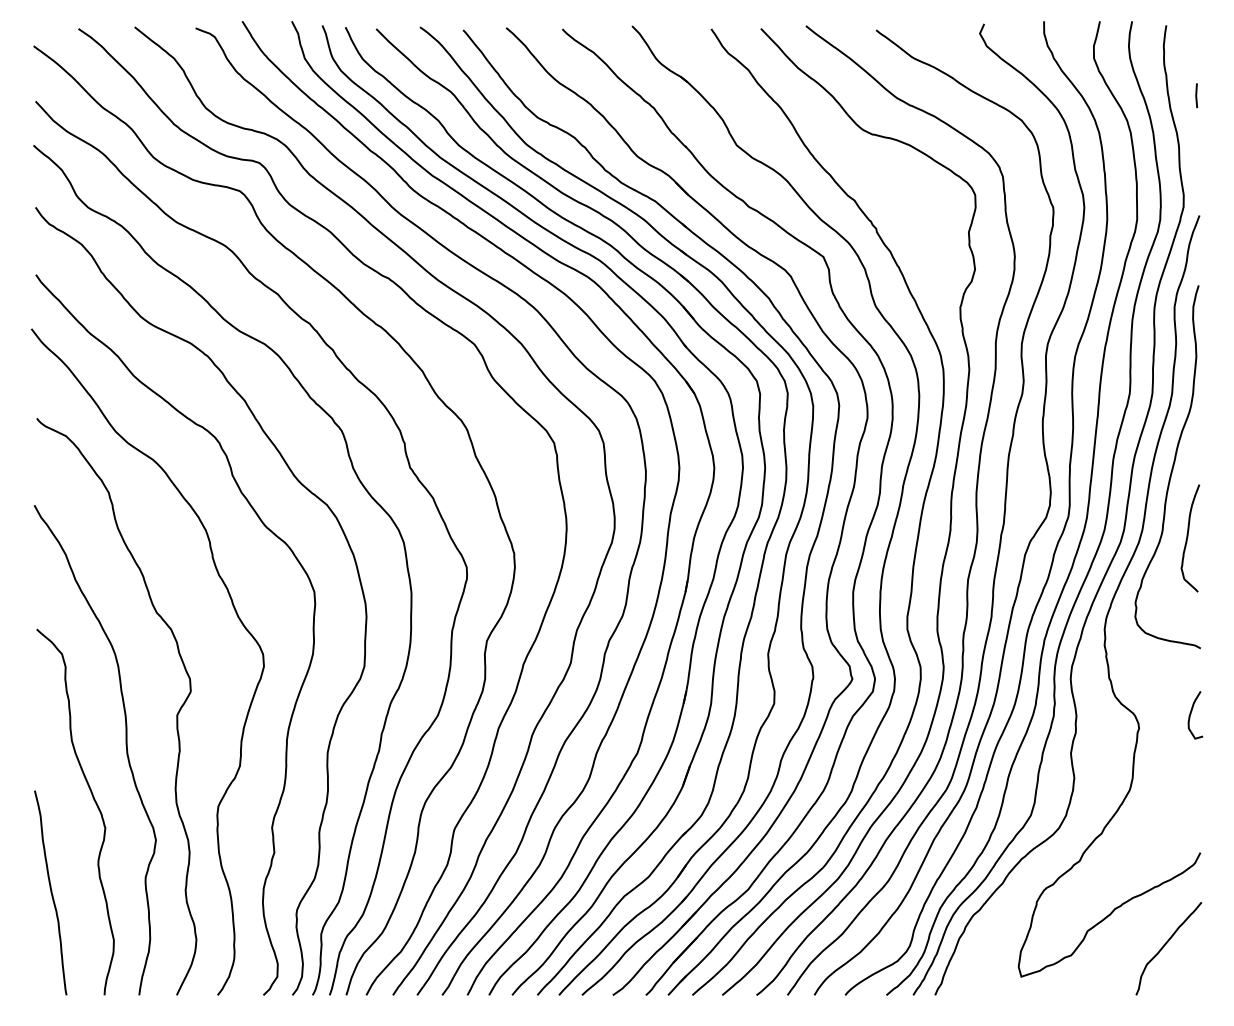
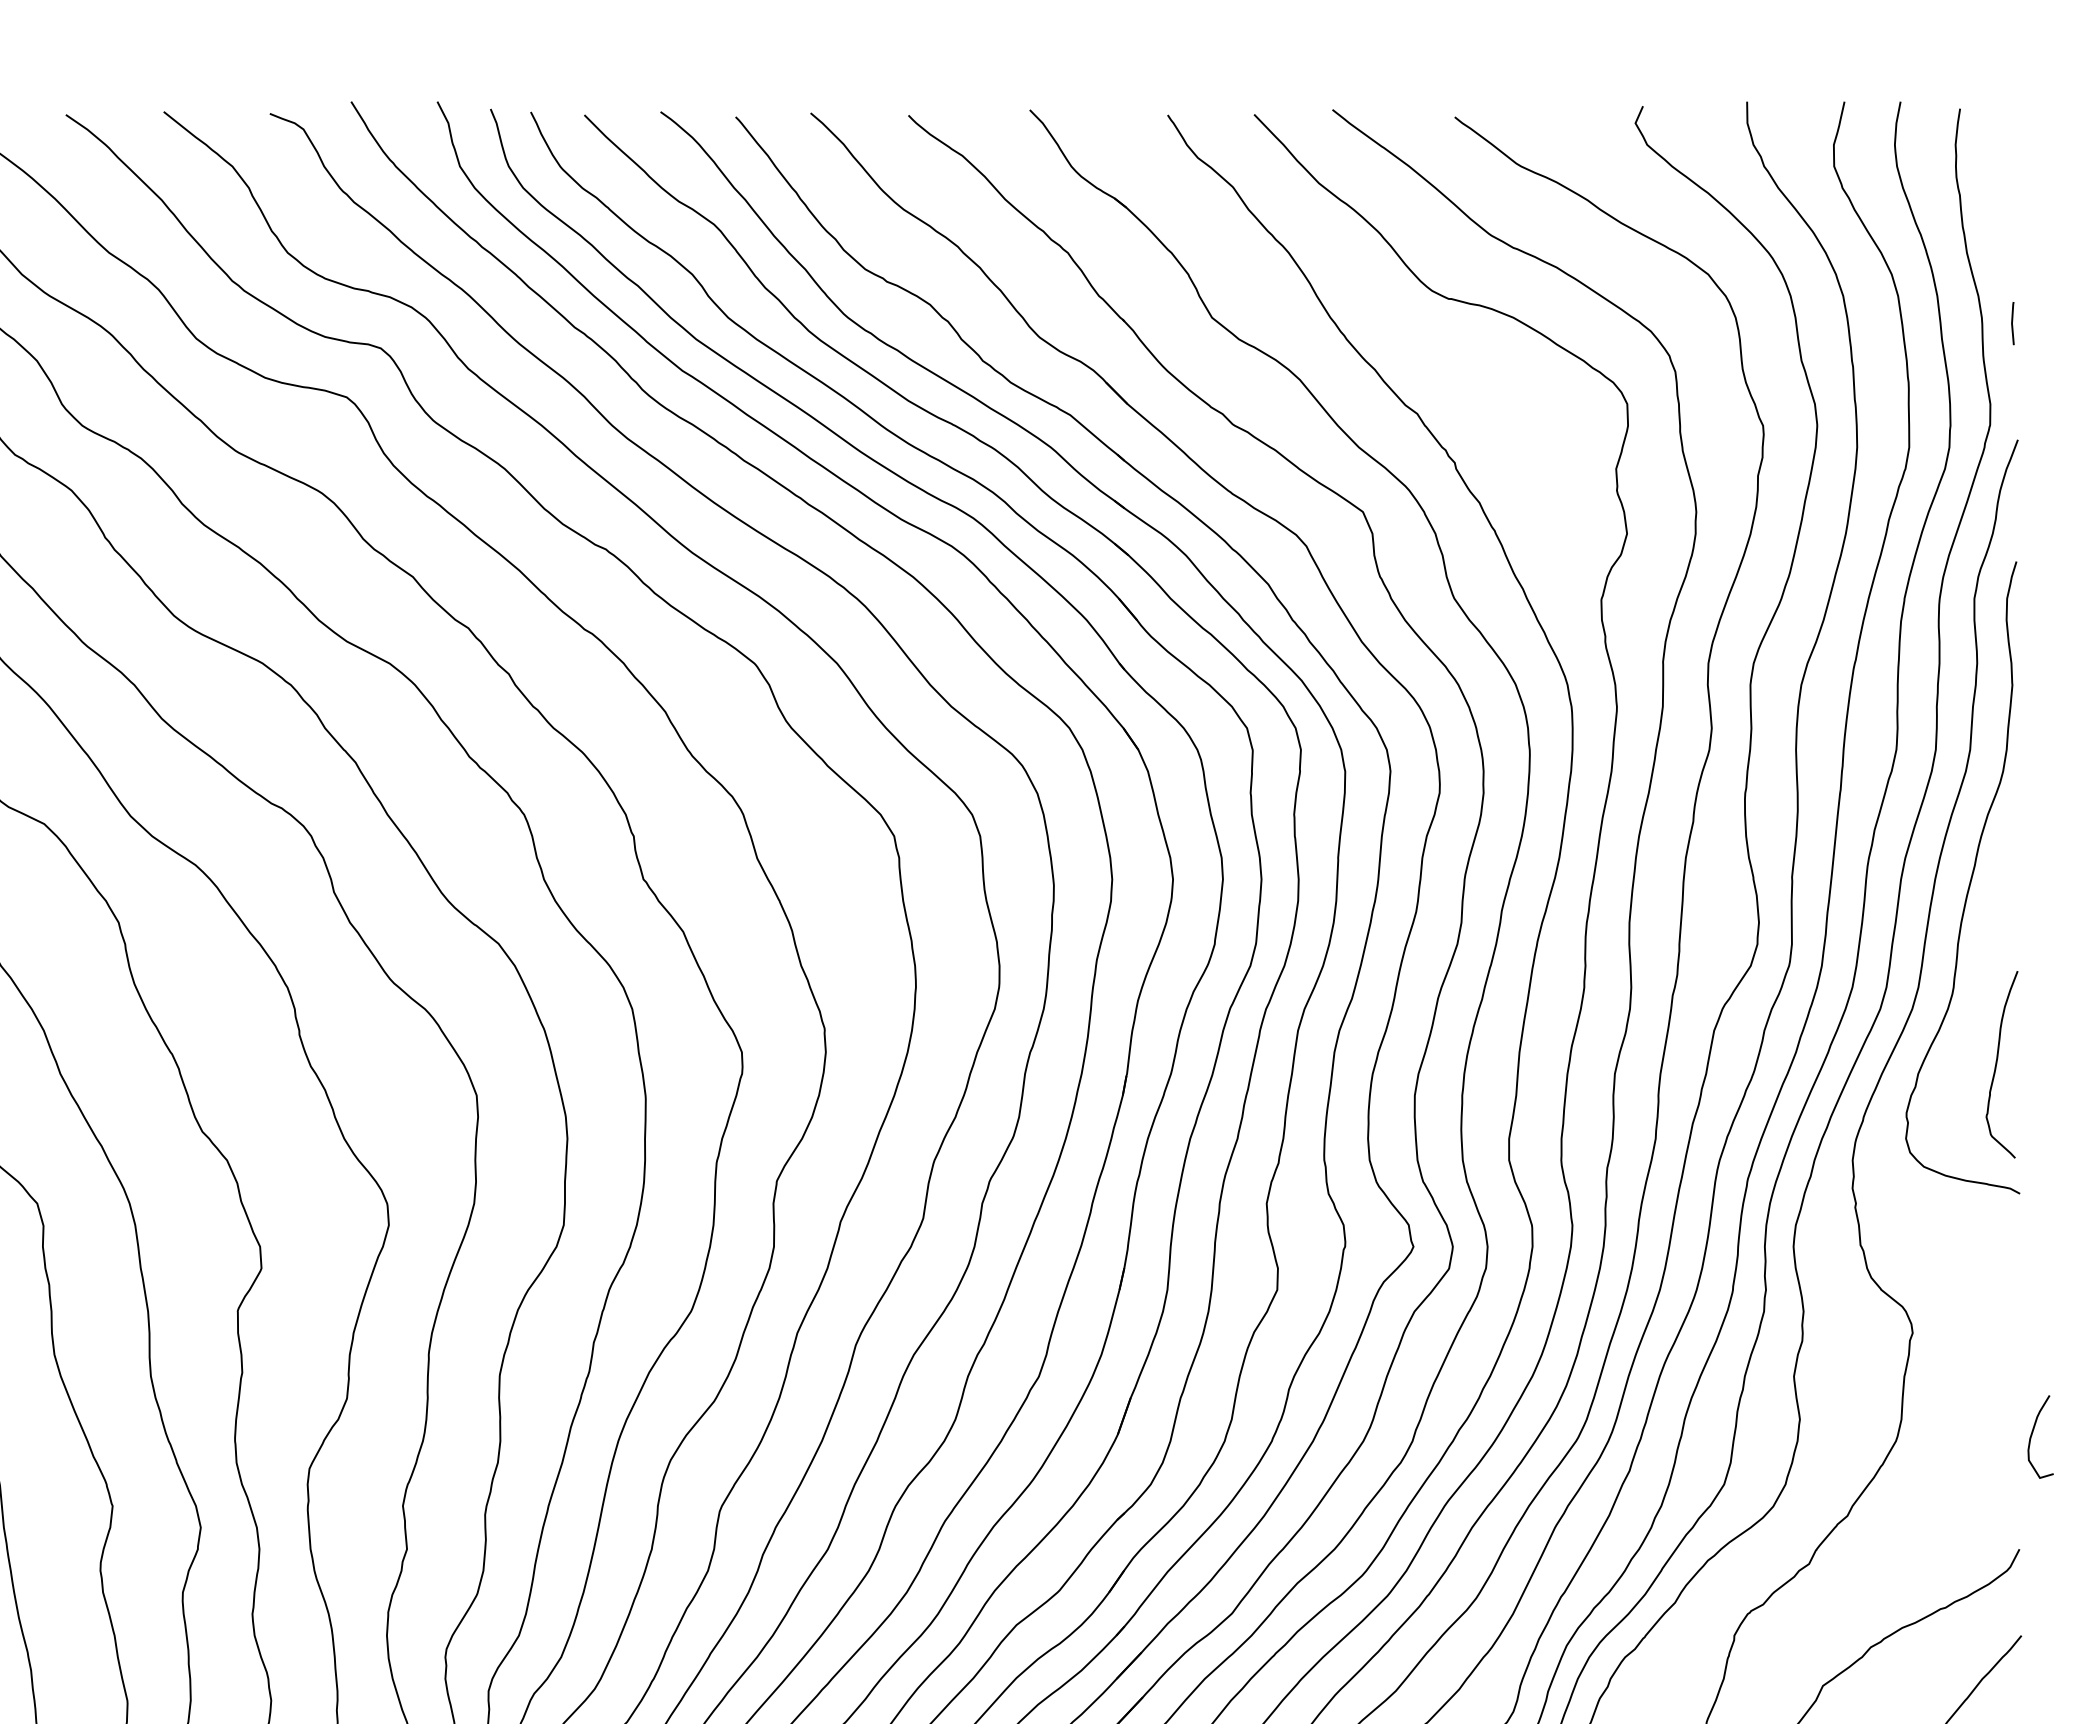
line: (1196, 95) -> (2012, 323), moved
curve: (1188, 537) -> (1998, 1063), moved
curve: (1191, 714) -> (2033, 1435), moved

